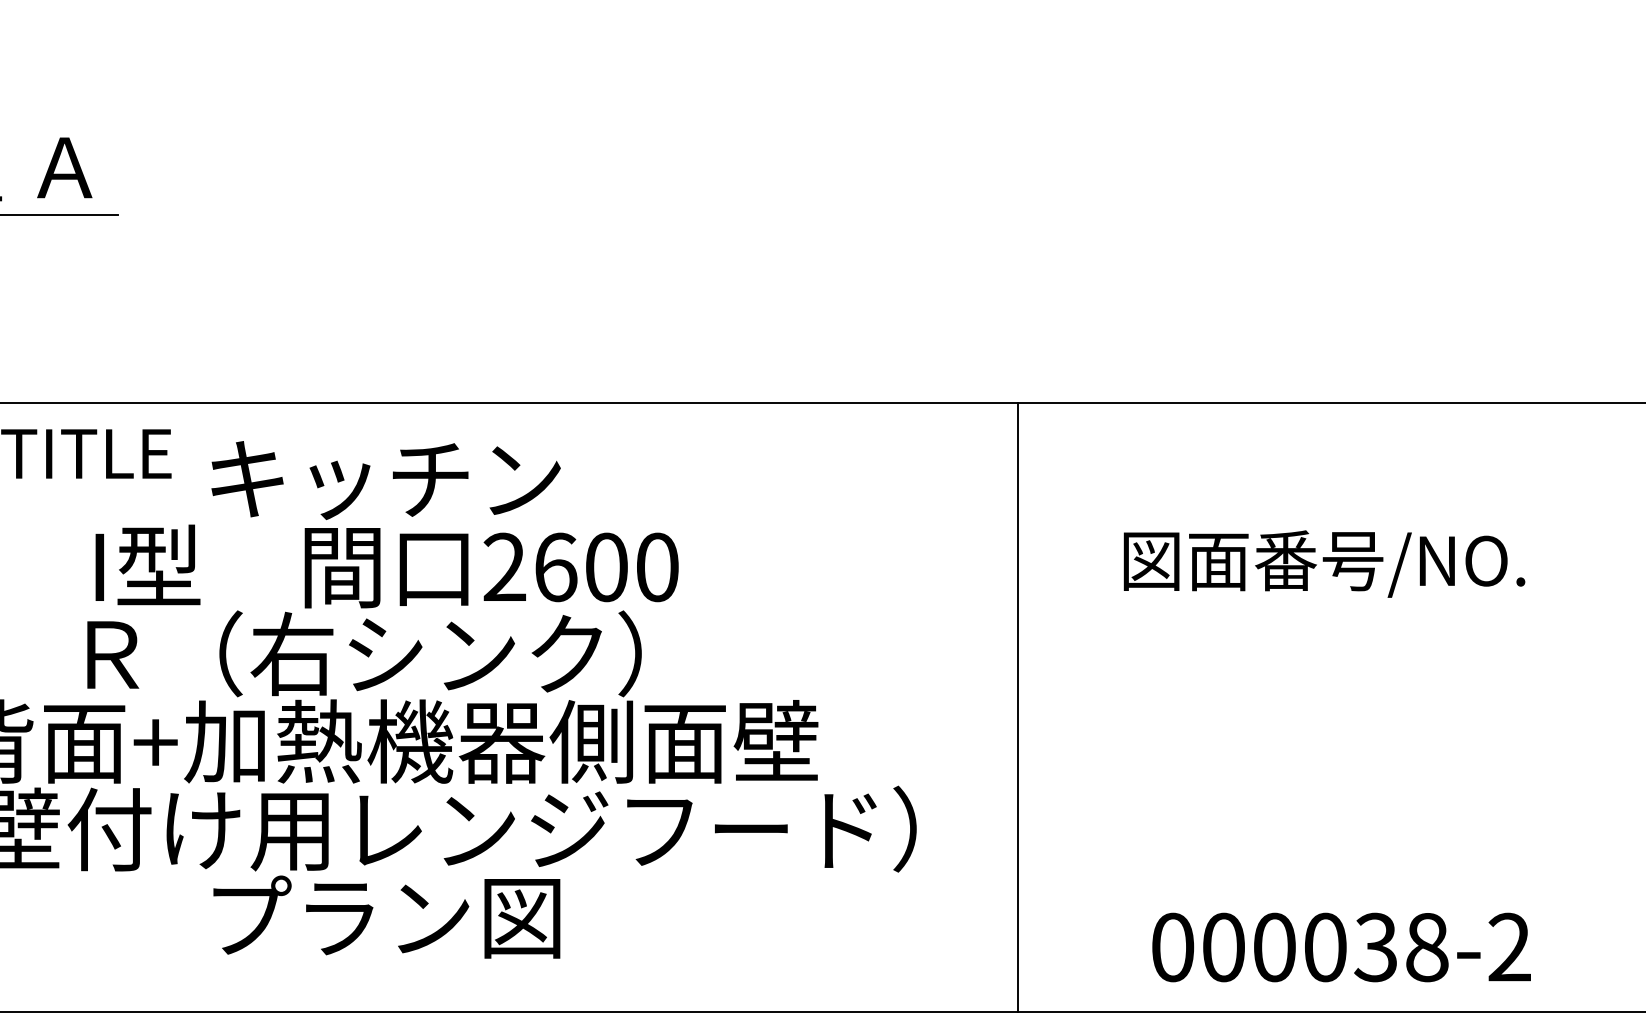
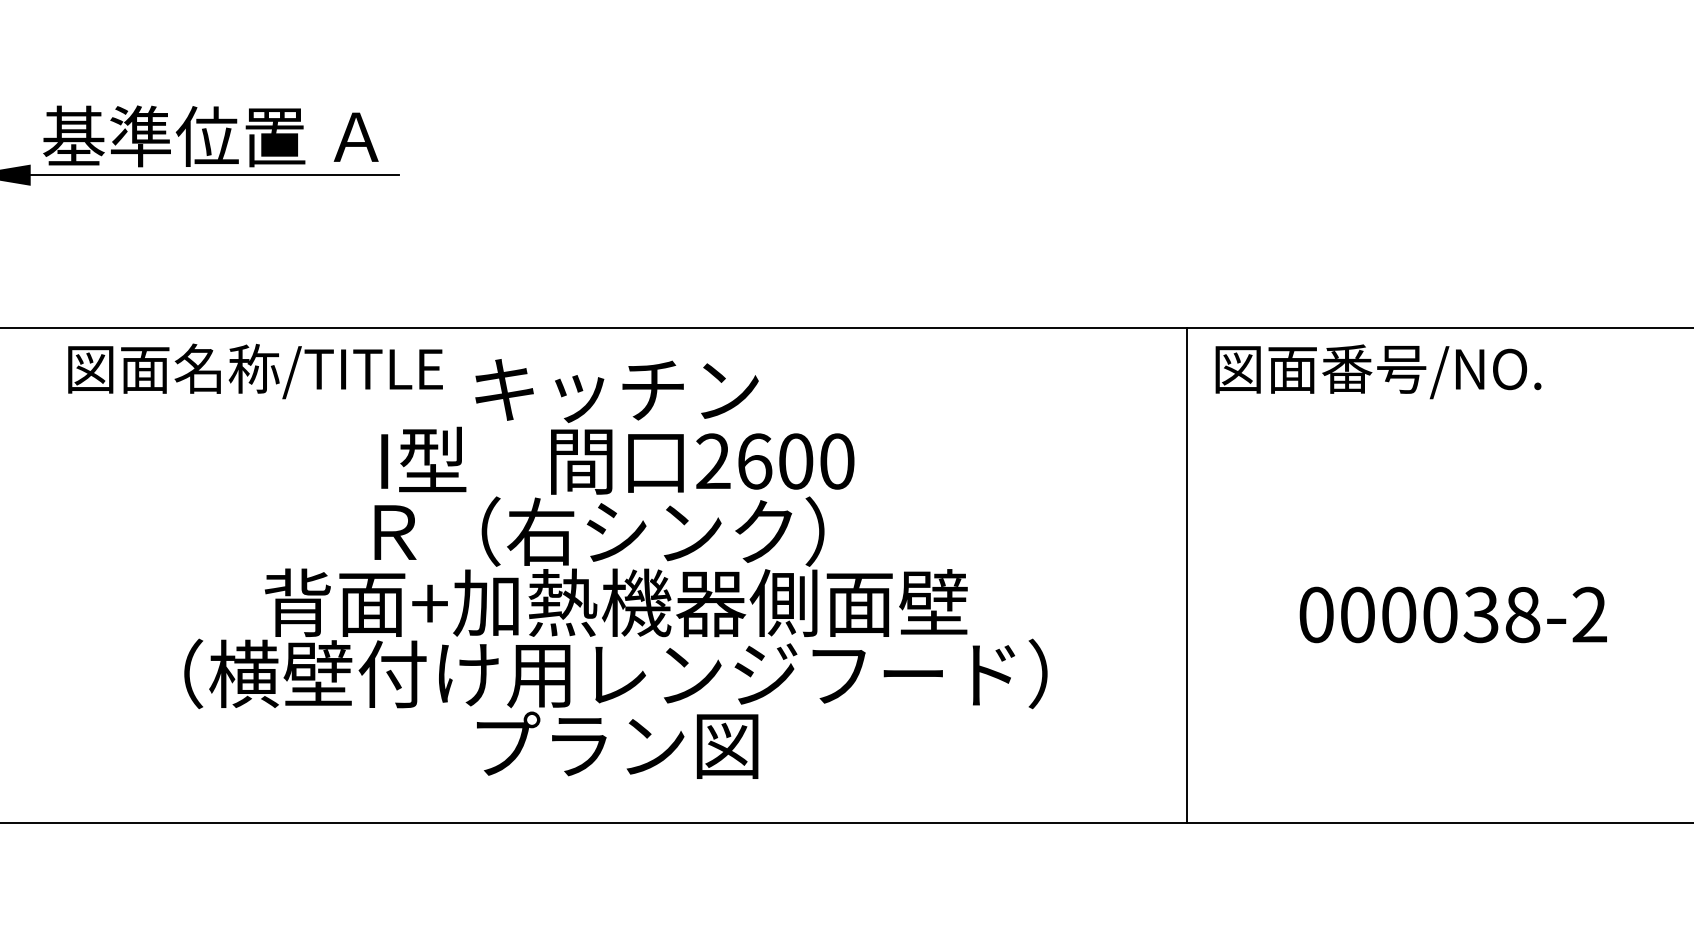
text: (1324, 563) -> (1378, 371), moved
line: (1017, 706) -> (1186, 574), moved
text: (1340, 946) -> (1452, 614), moved

